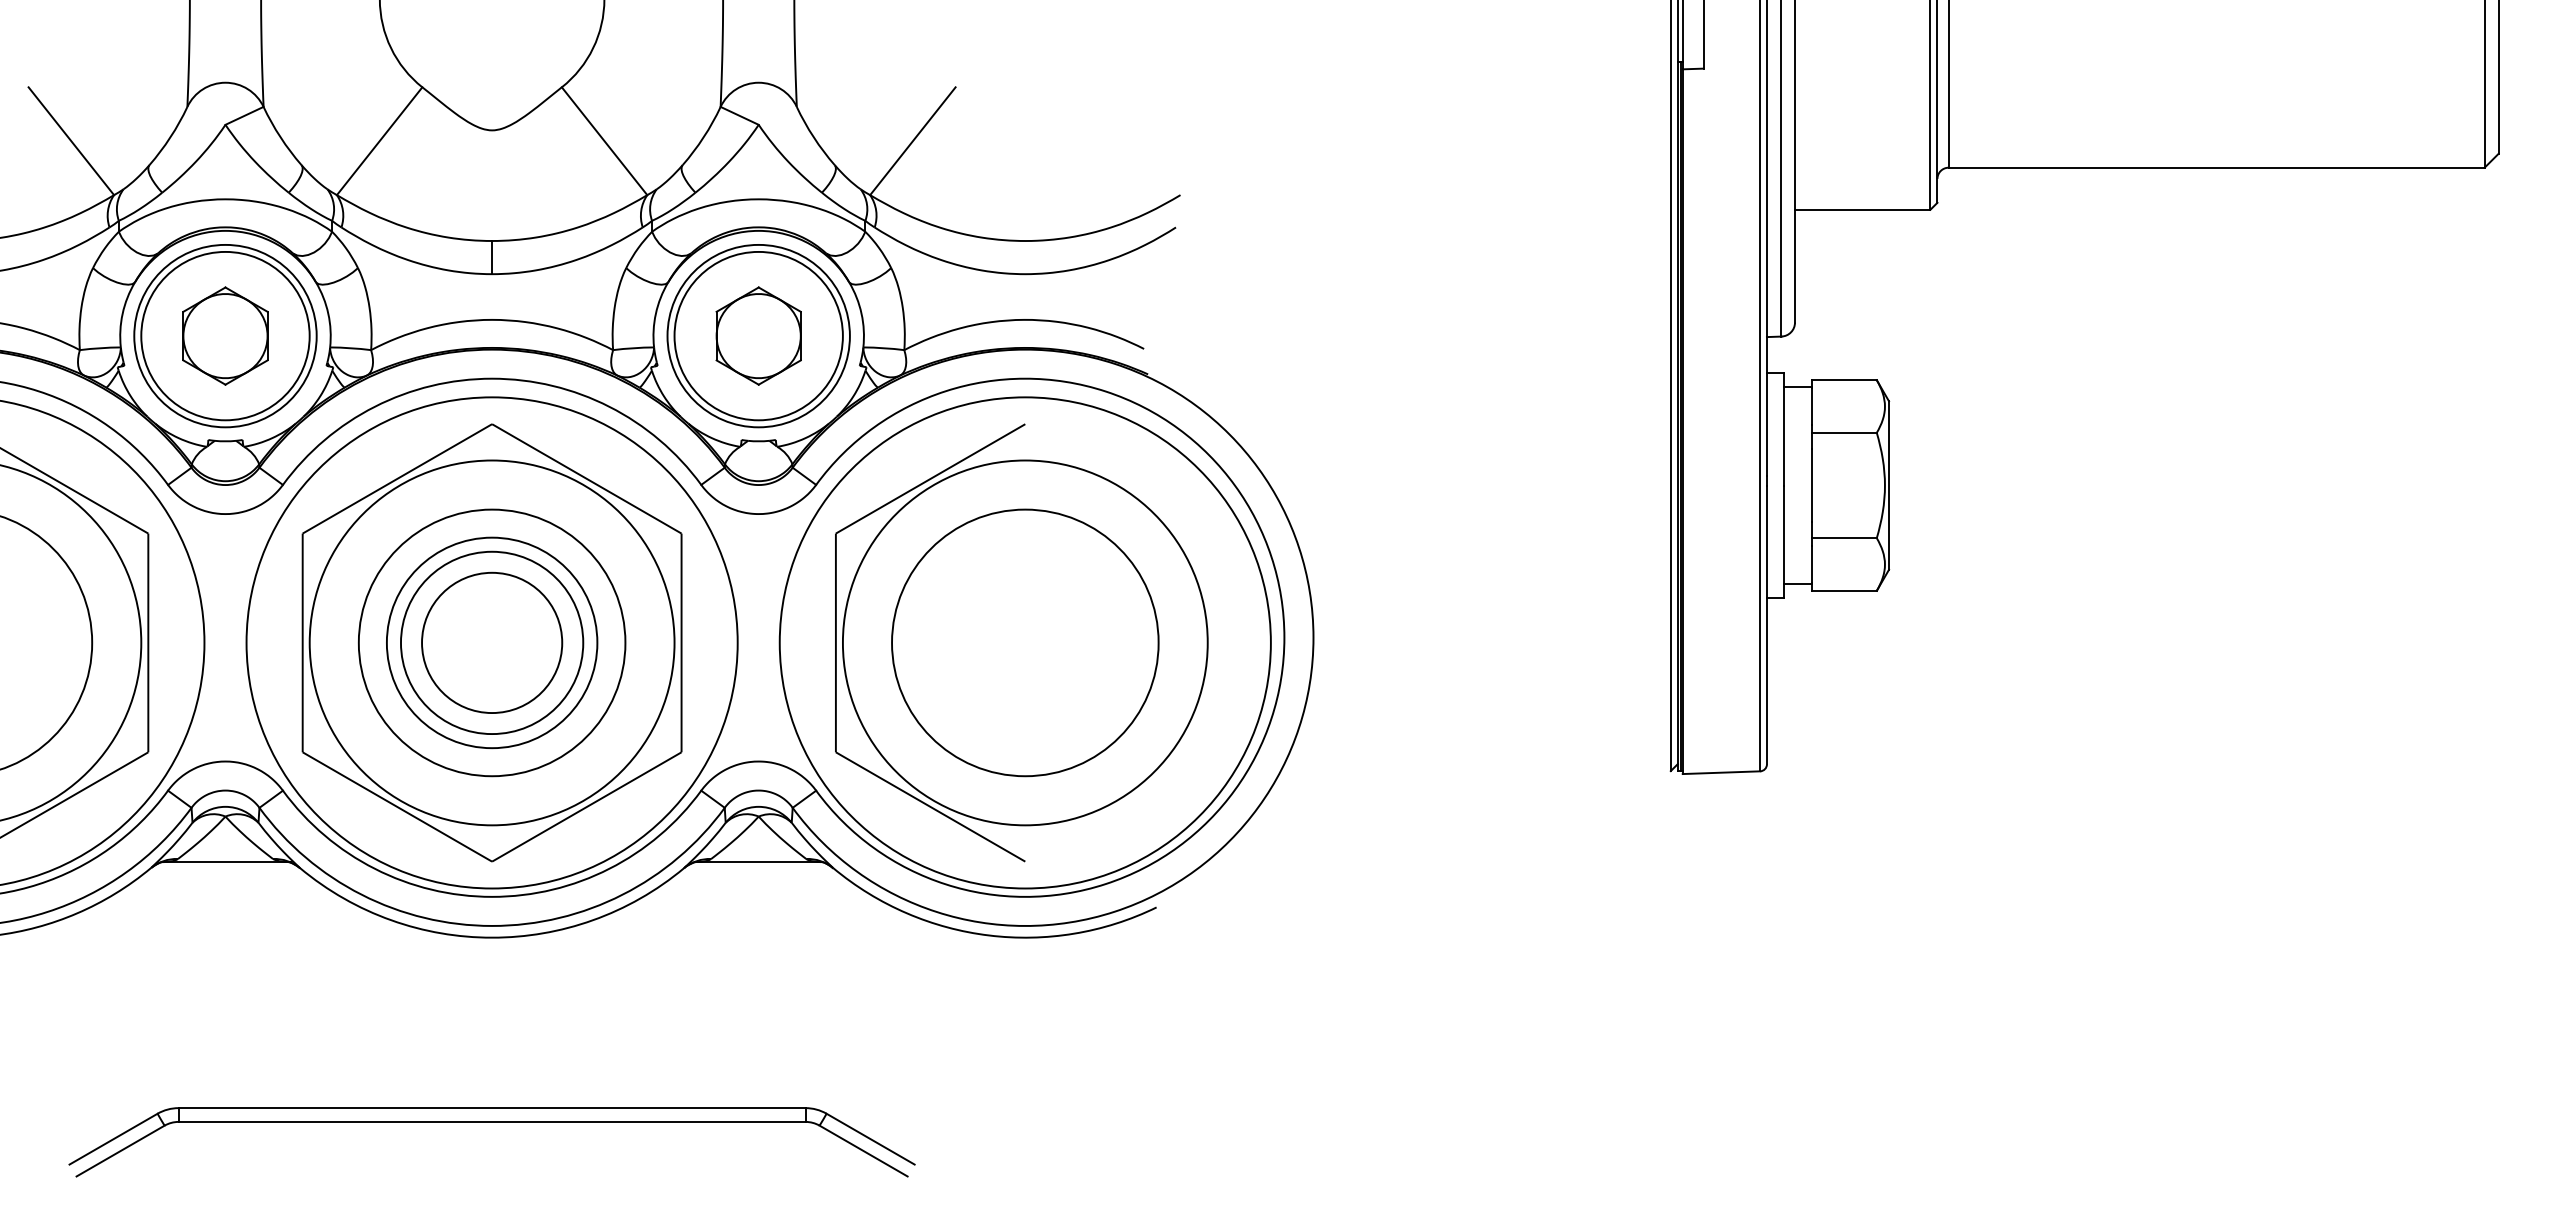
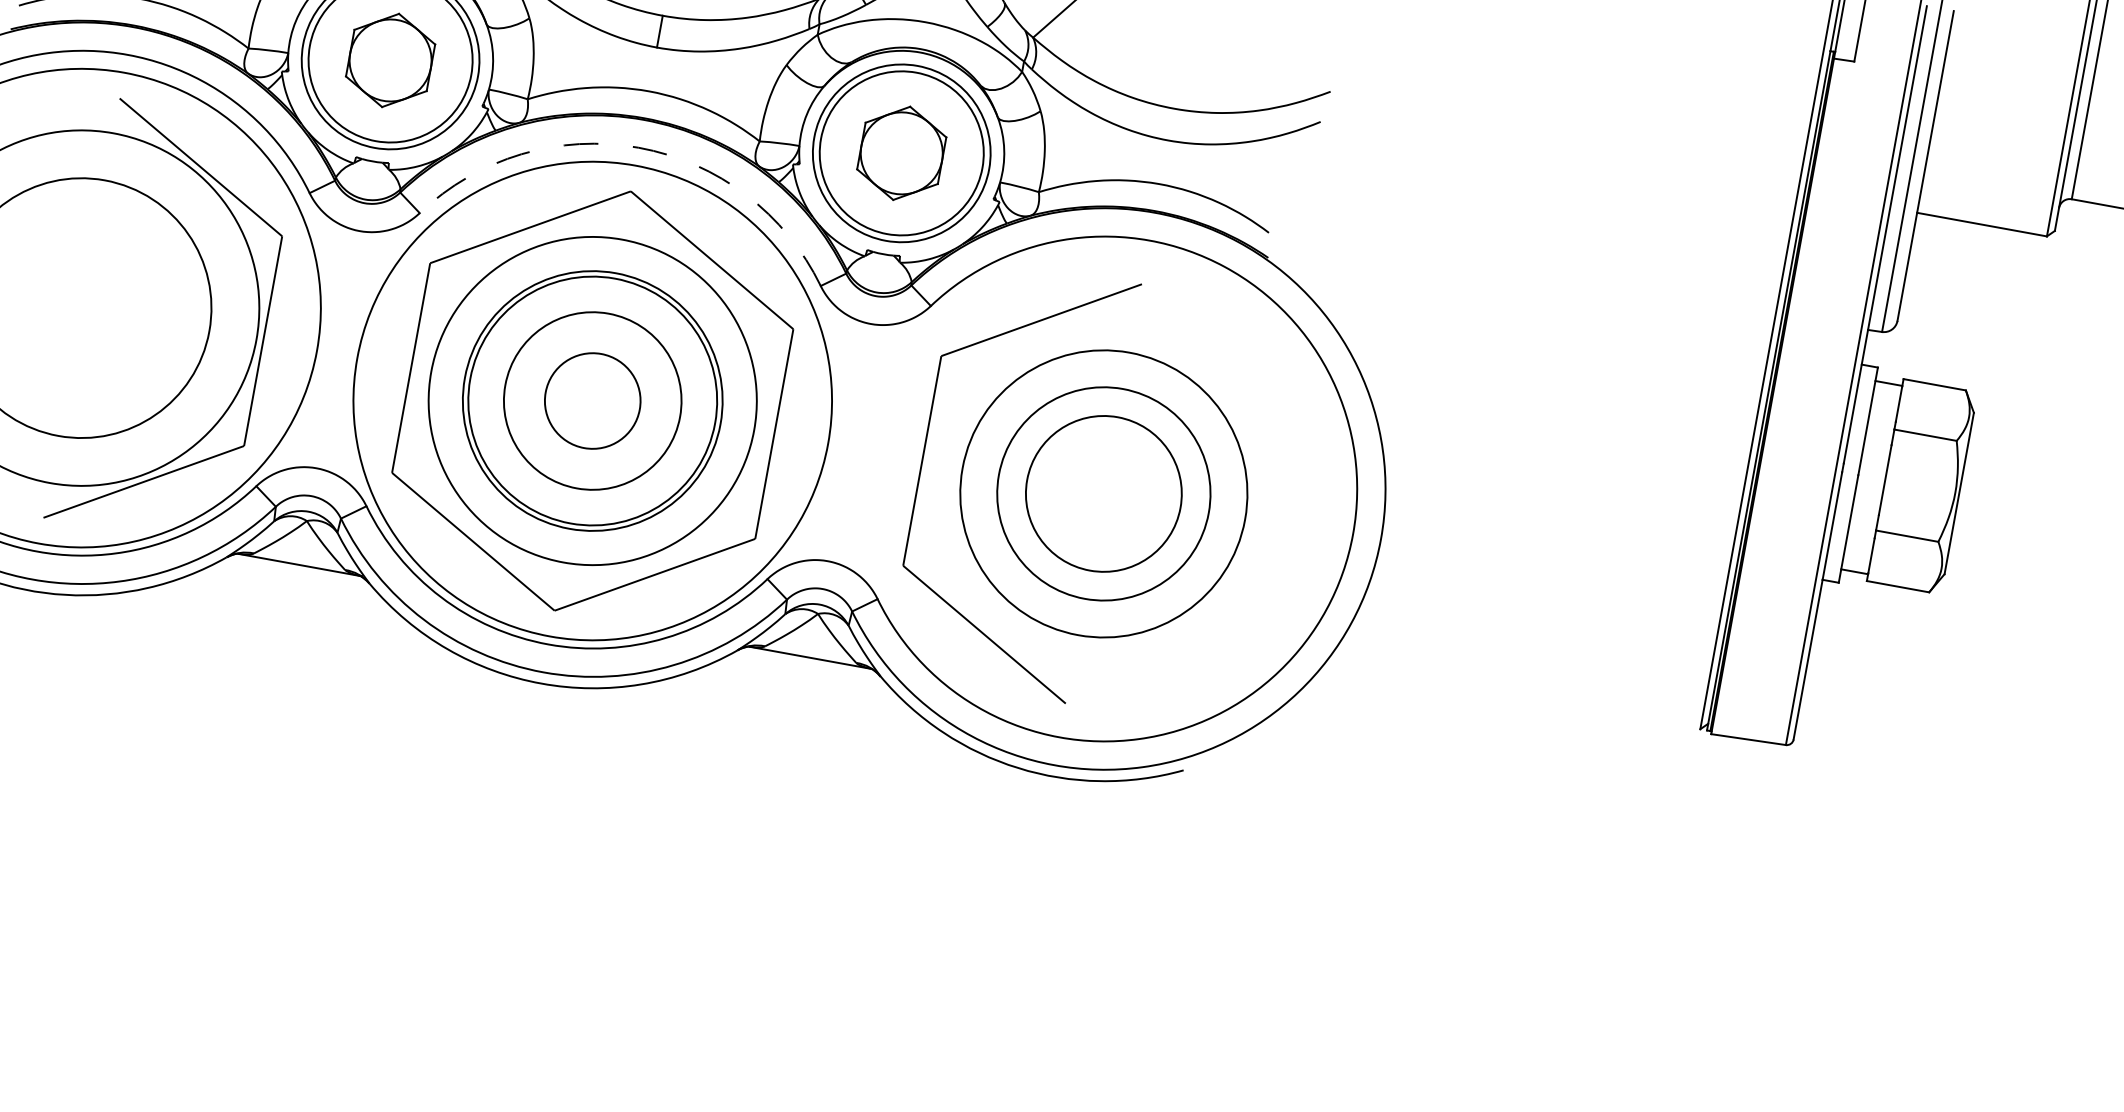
arc: (492, 378) -> (639, 147), solid -> dashed
circle: (491, 642) -> (592, 400), size x0.7
circle: (491, 642) -> (592, 400), size x1.6
circle: (492, 642) -> (593, 400), size x0.7
circle: (1024, 642) -> (1103, 493), size x0.6
circle: (1024, 642) -> (1103, 493), size x0.6
circle: (1025, 642) -> (1104, 493), size x0.6
part: (491, 1122) -> (508, 860), removed

